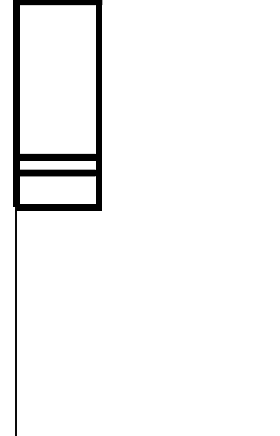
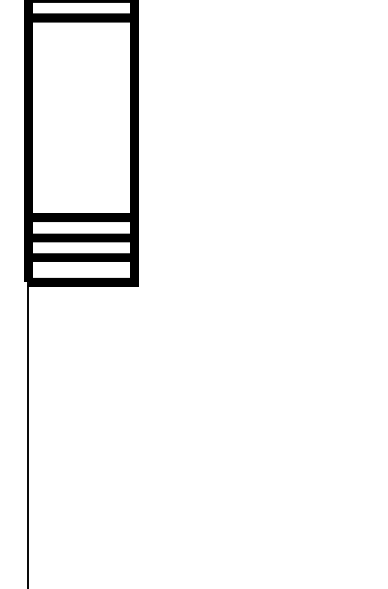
fill: (55, 188) -> (78, 257), added

